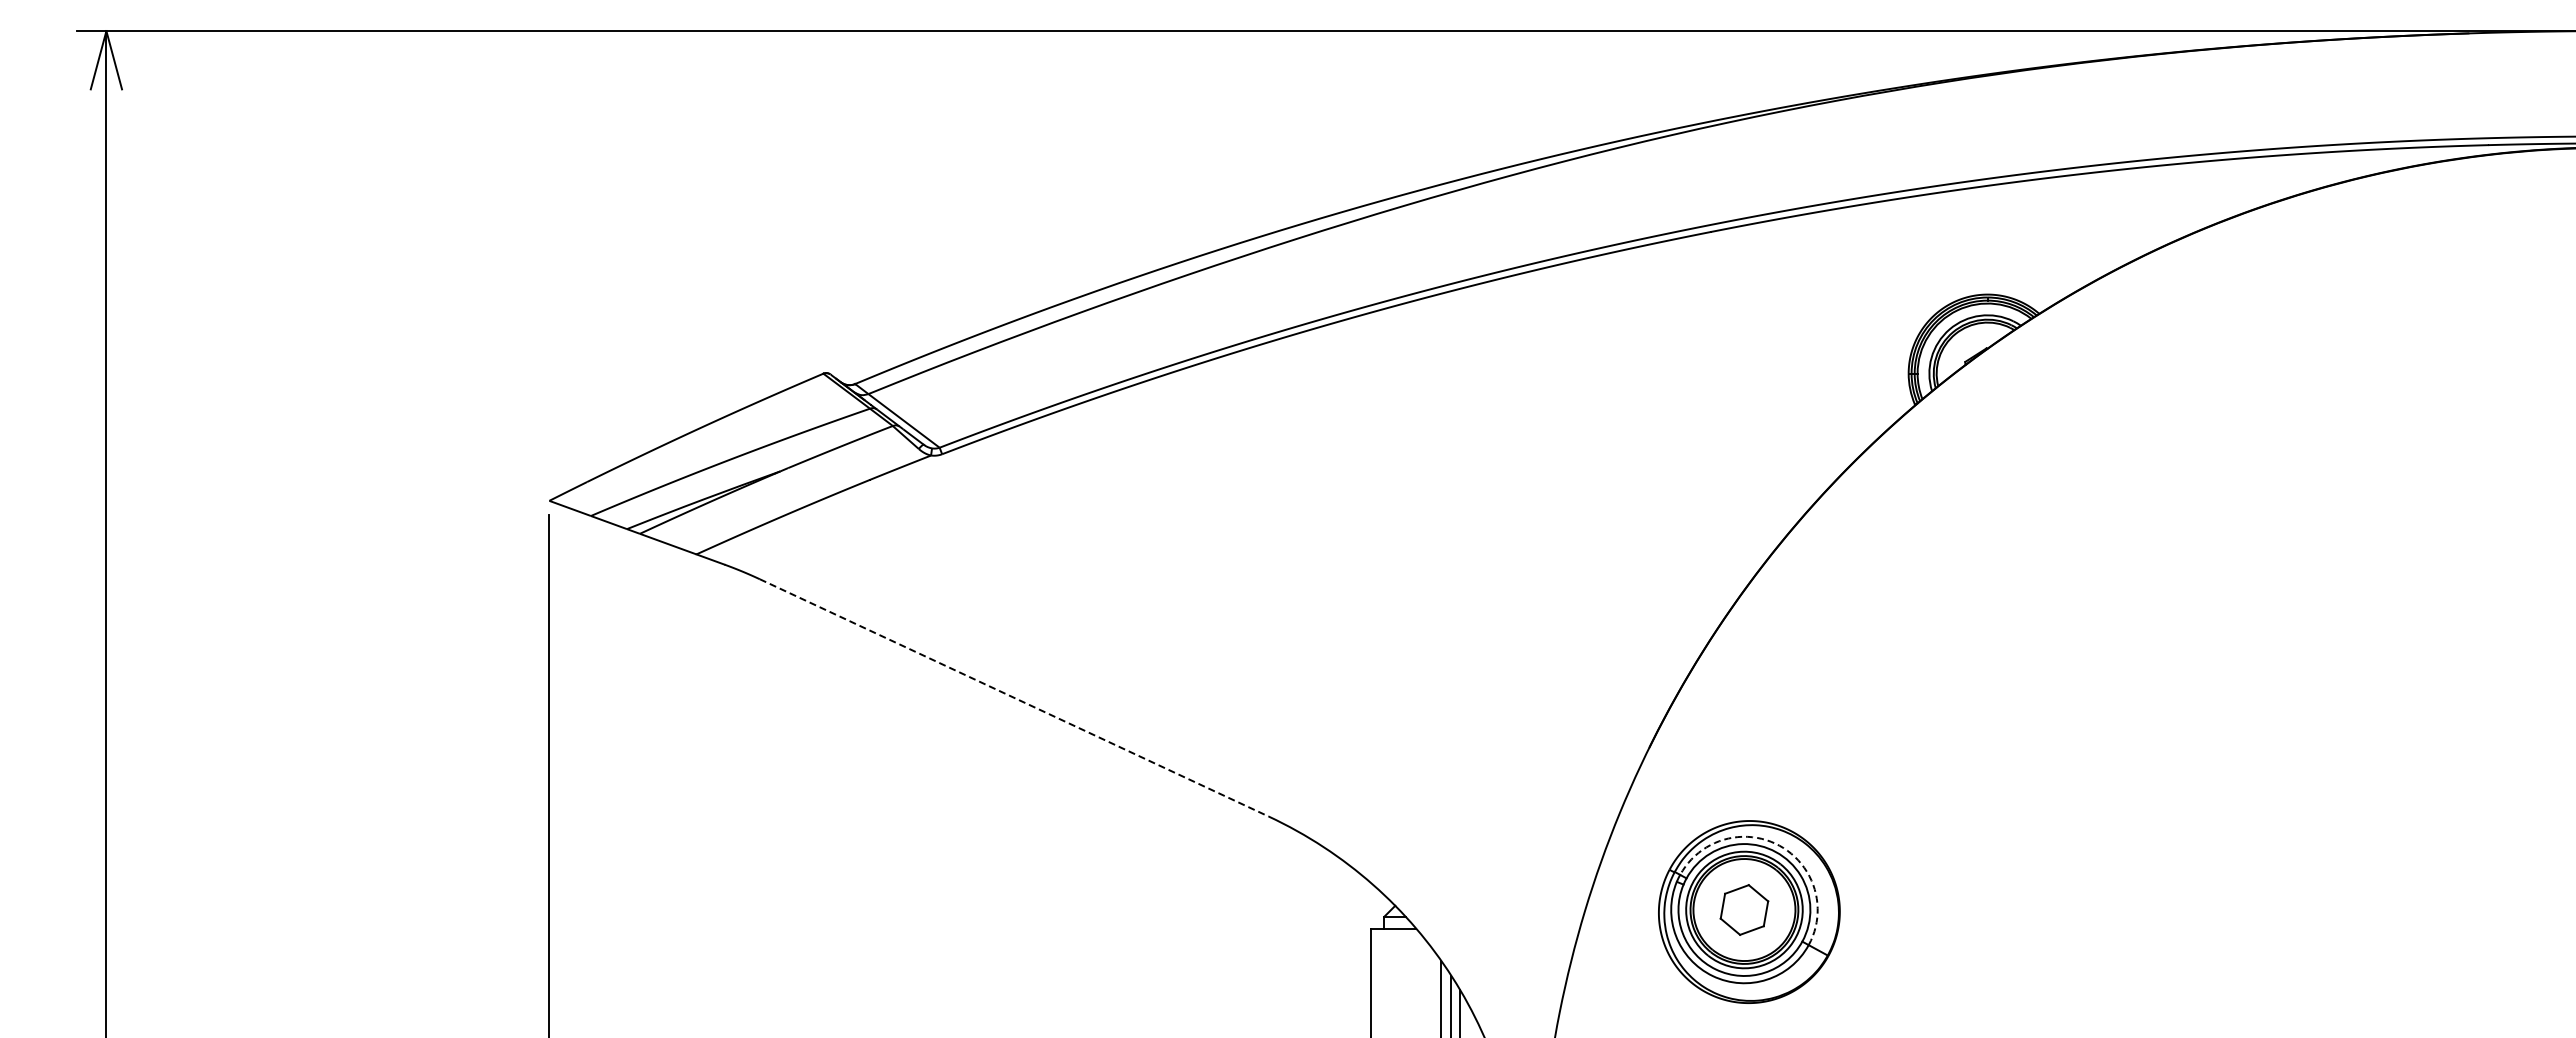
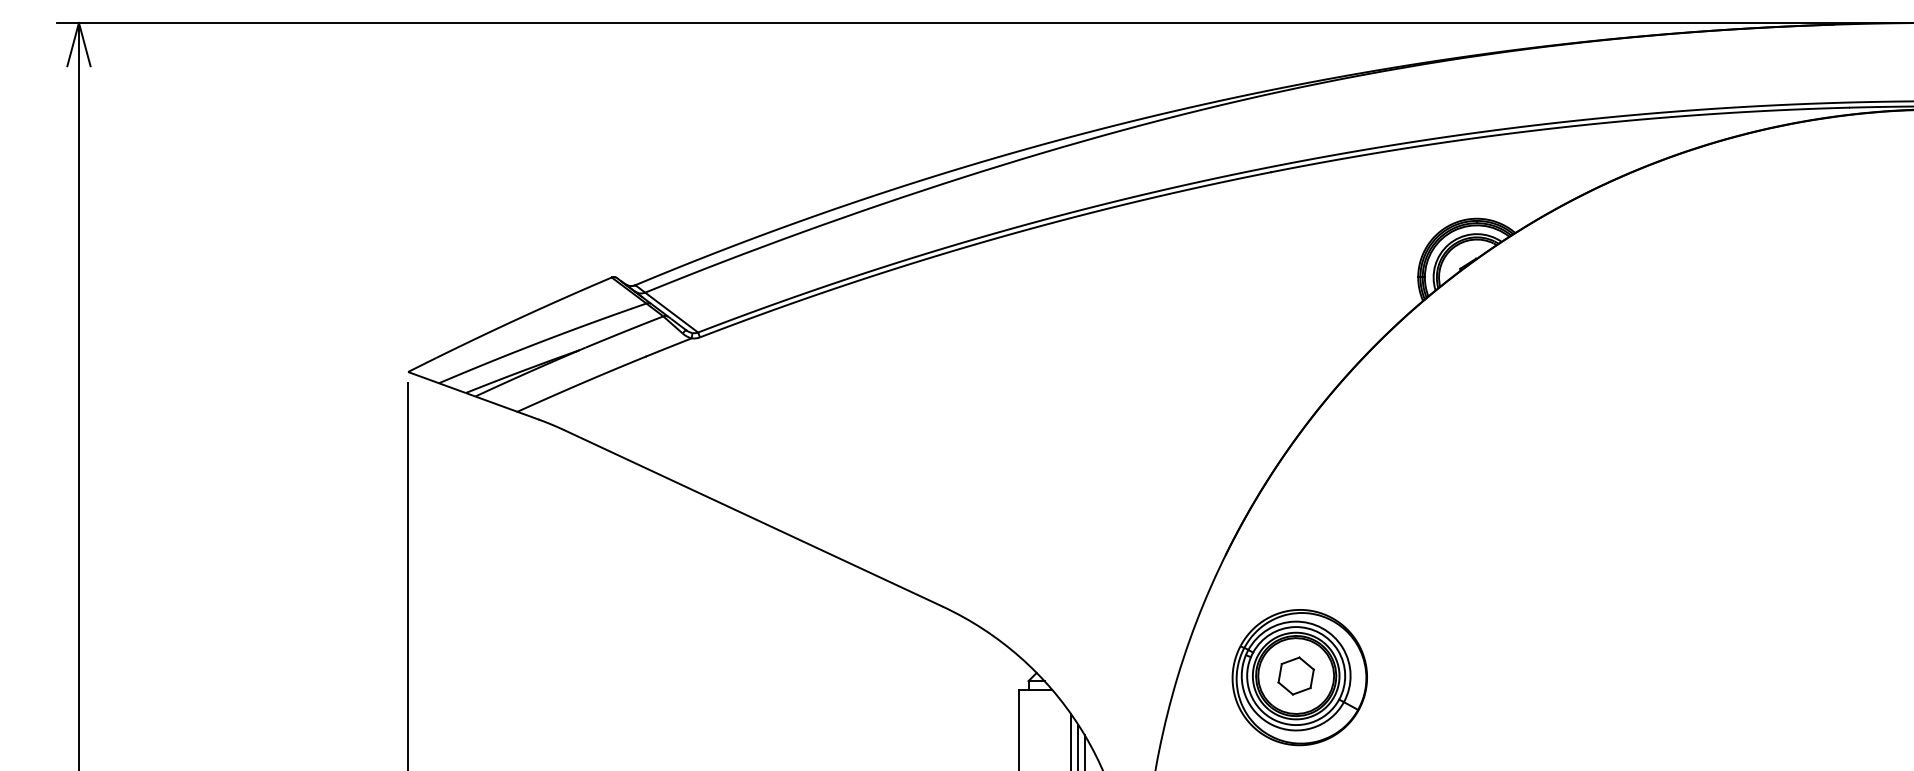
line: (1014, 697) -> (753, 518), dashed -> solid
arc: (1779, 845) -> (1322, 628), dashed -> solid

